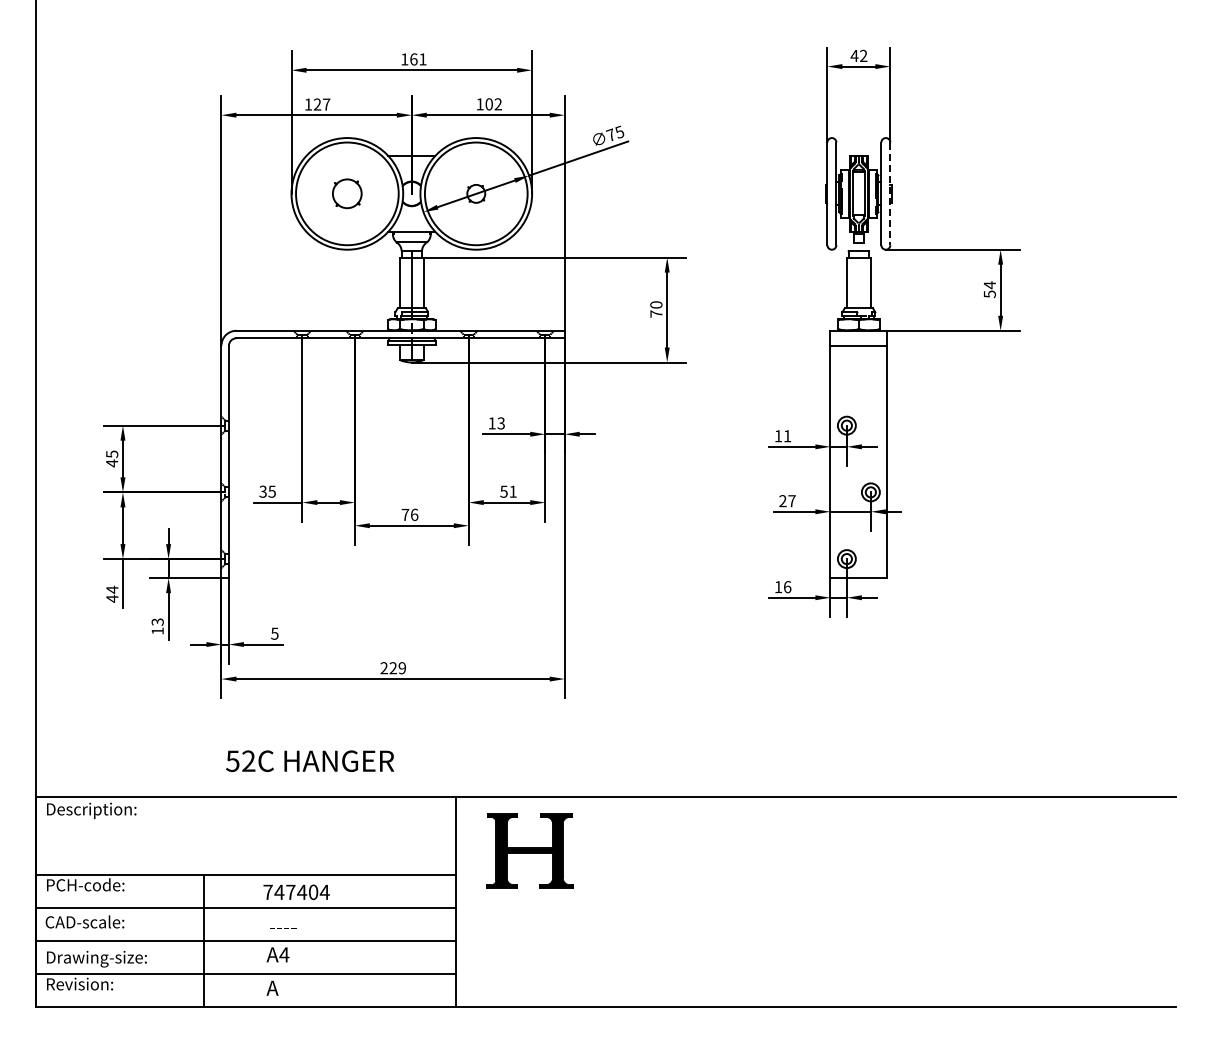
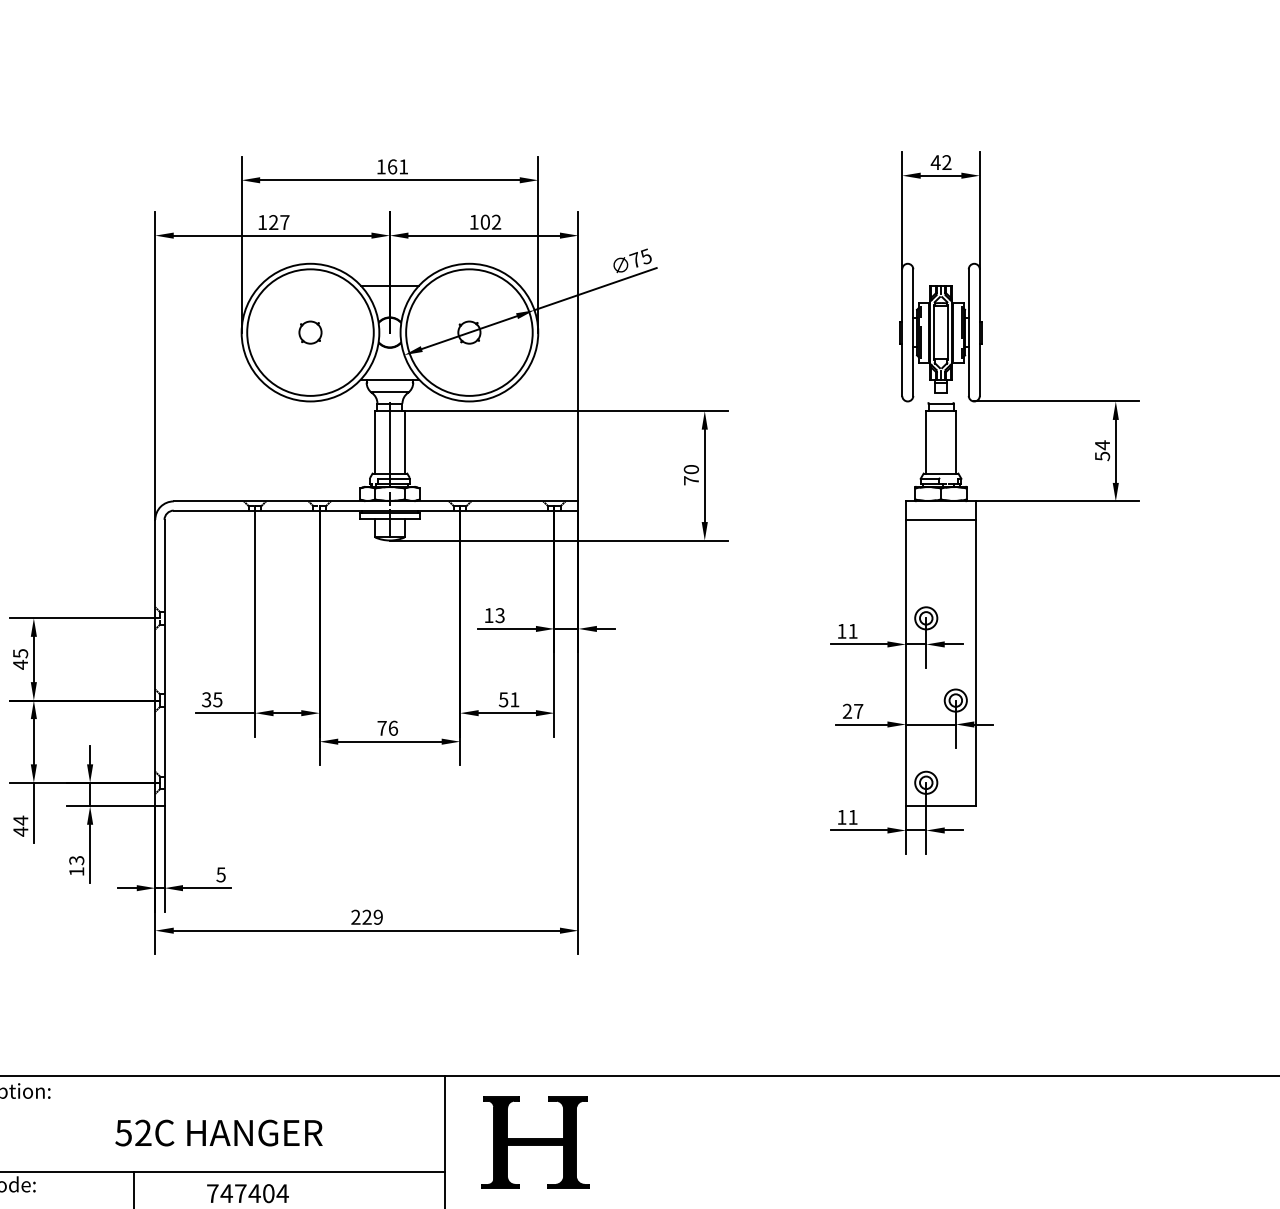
part: (347, 193) -> (310, 332), size x0.62
line: (890, 194) -> (980, 333), dashed -> solid
text: (787, 587) -> (853, 817), 16 -> 11
text: (310, 760) -> (219, 1132), moved

